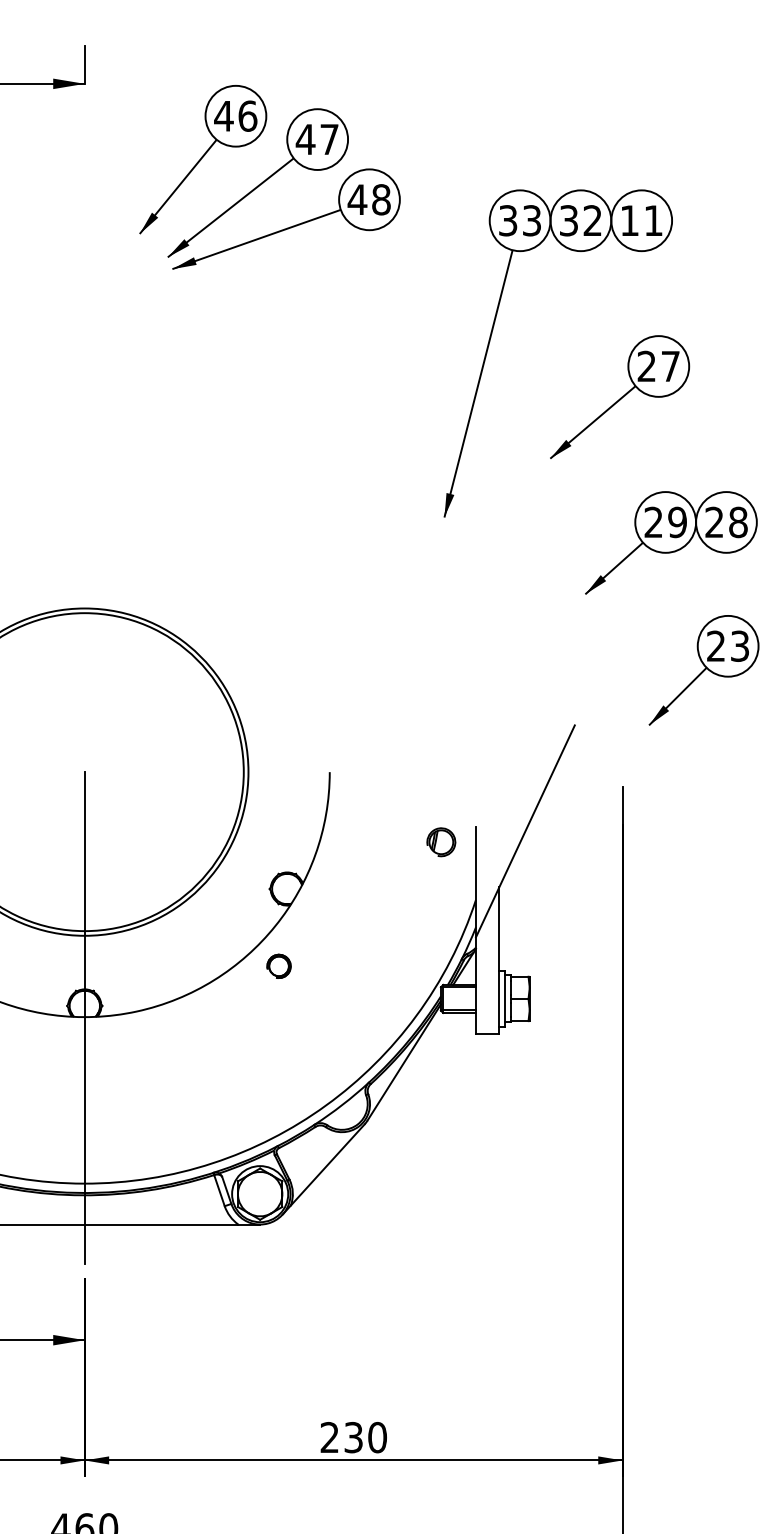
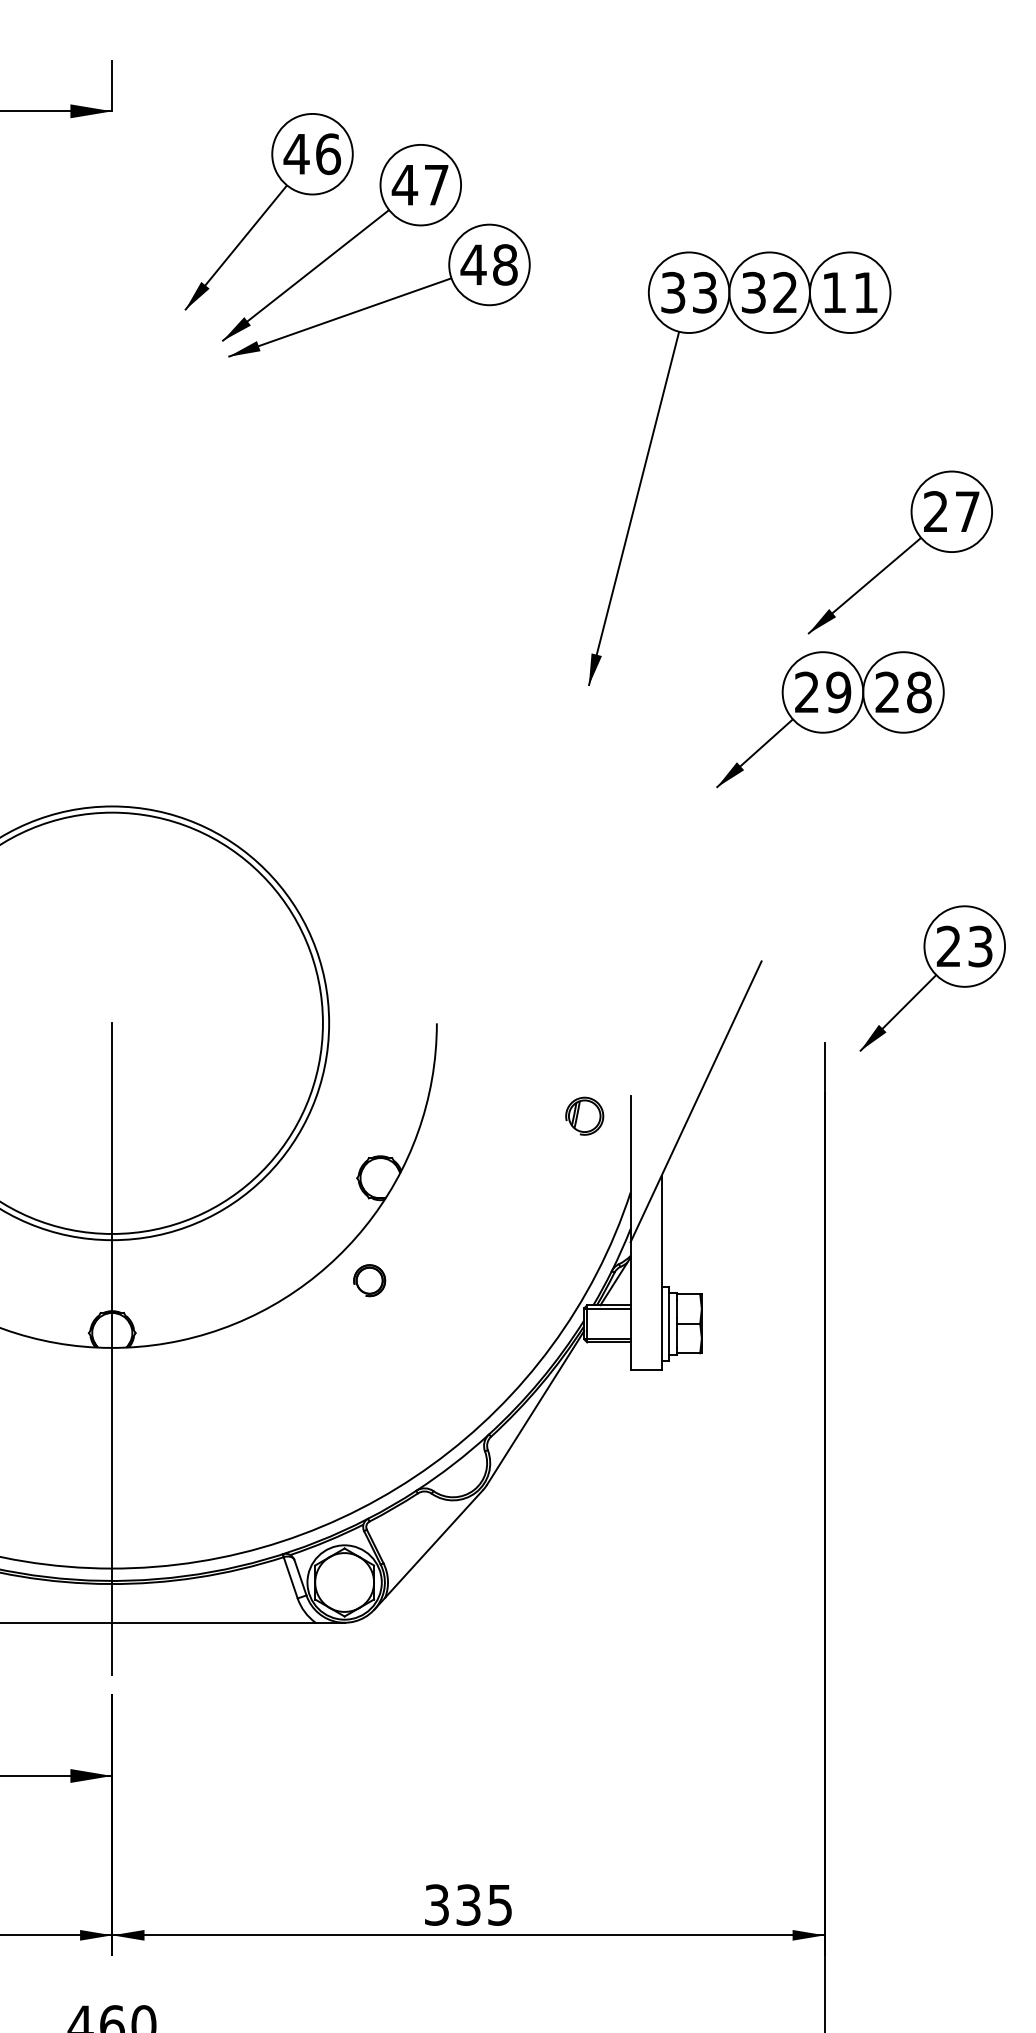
part: (619, 397) -> (899, 552), moved
part: (671, 542) -> (830, 719), moved
part: (703, 670) -> (932, 978), moved
text: (353, 1437) -> (468, 1904), 230 -> 335

